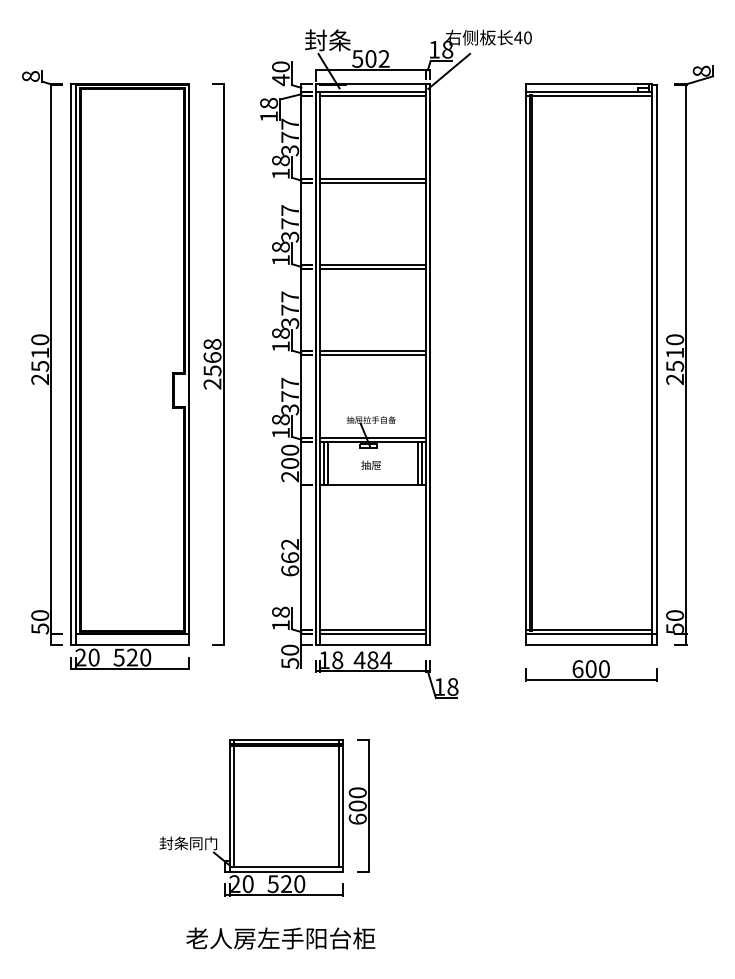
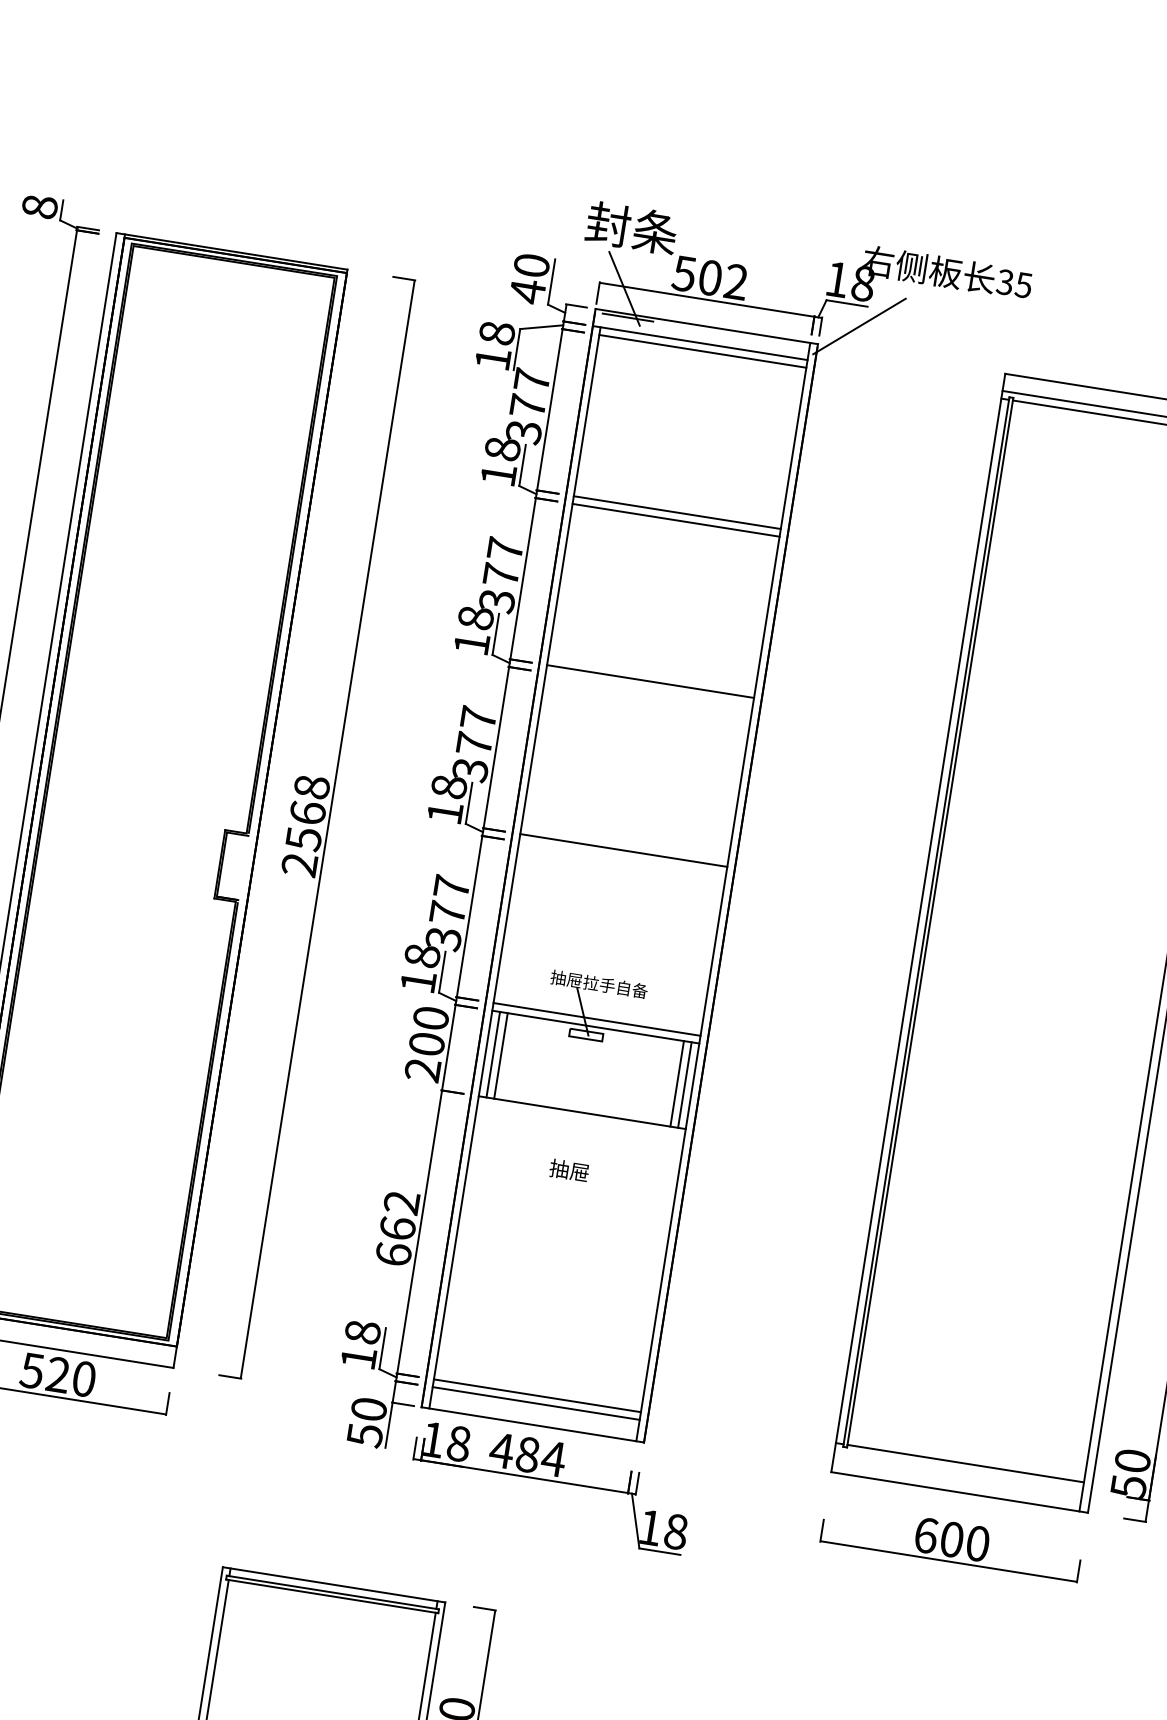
text: (522, 37) -> (1013, 282), 40 -> 35
line: (372, 268) -> (648, 688), removed
line: (372, 355) -> (621, 858), removed
text: (370, 464) -> (568, 1168), moved
line: (590, 634) -> (961, 1471), removed

